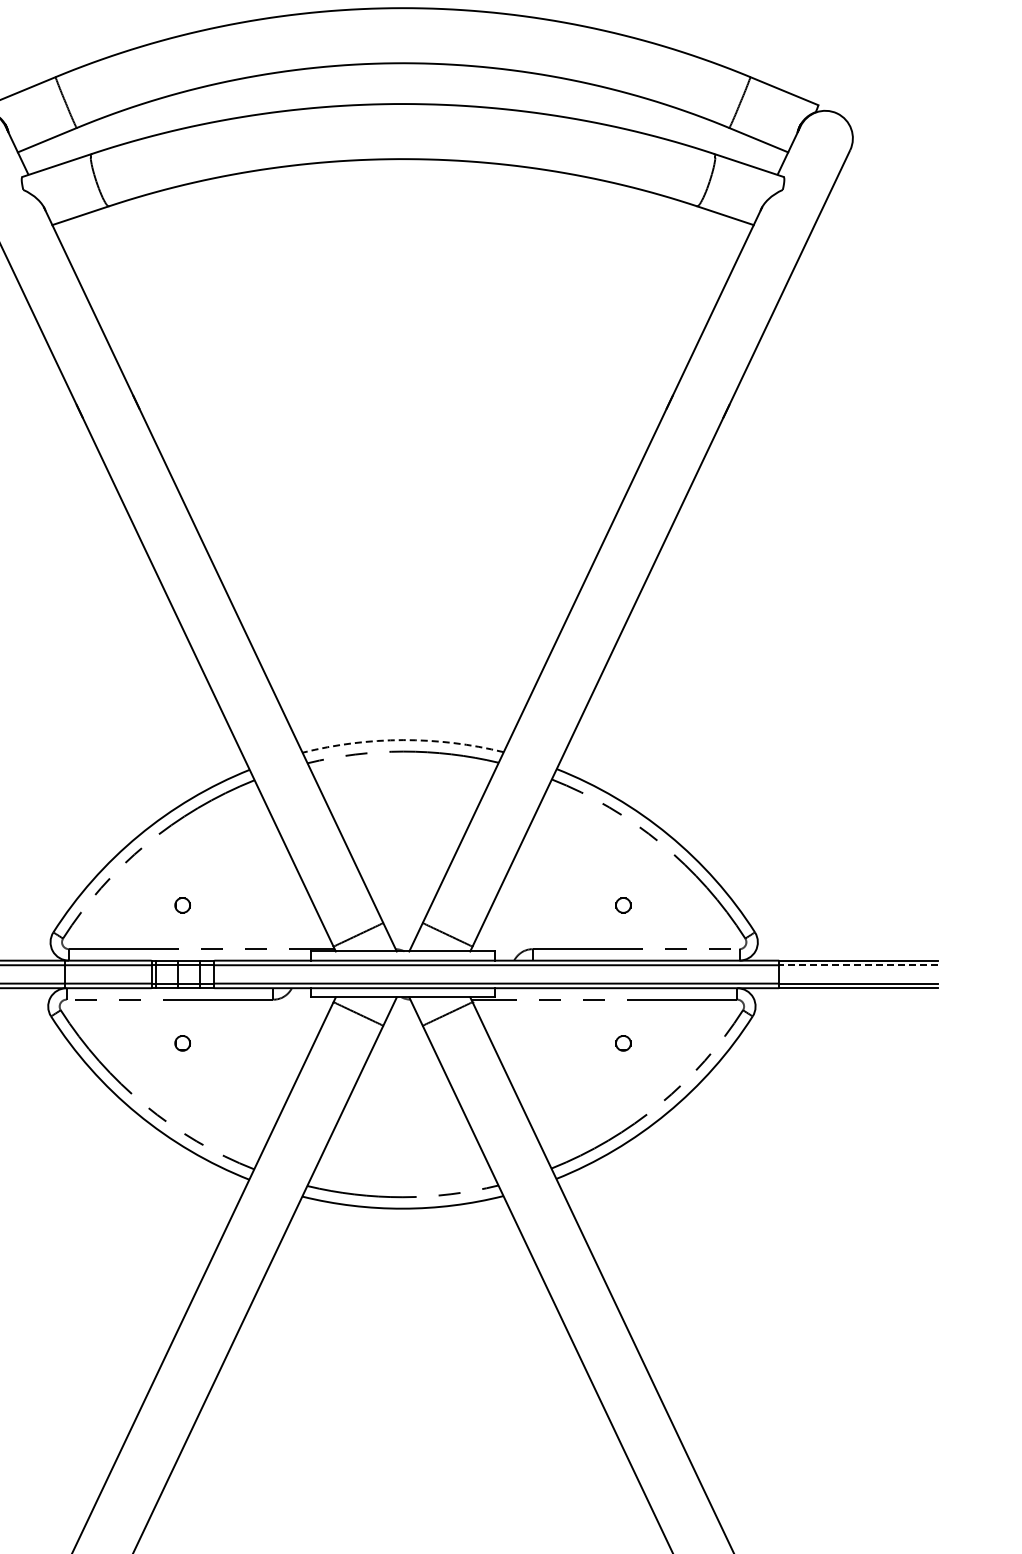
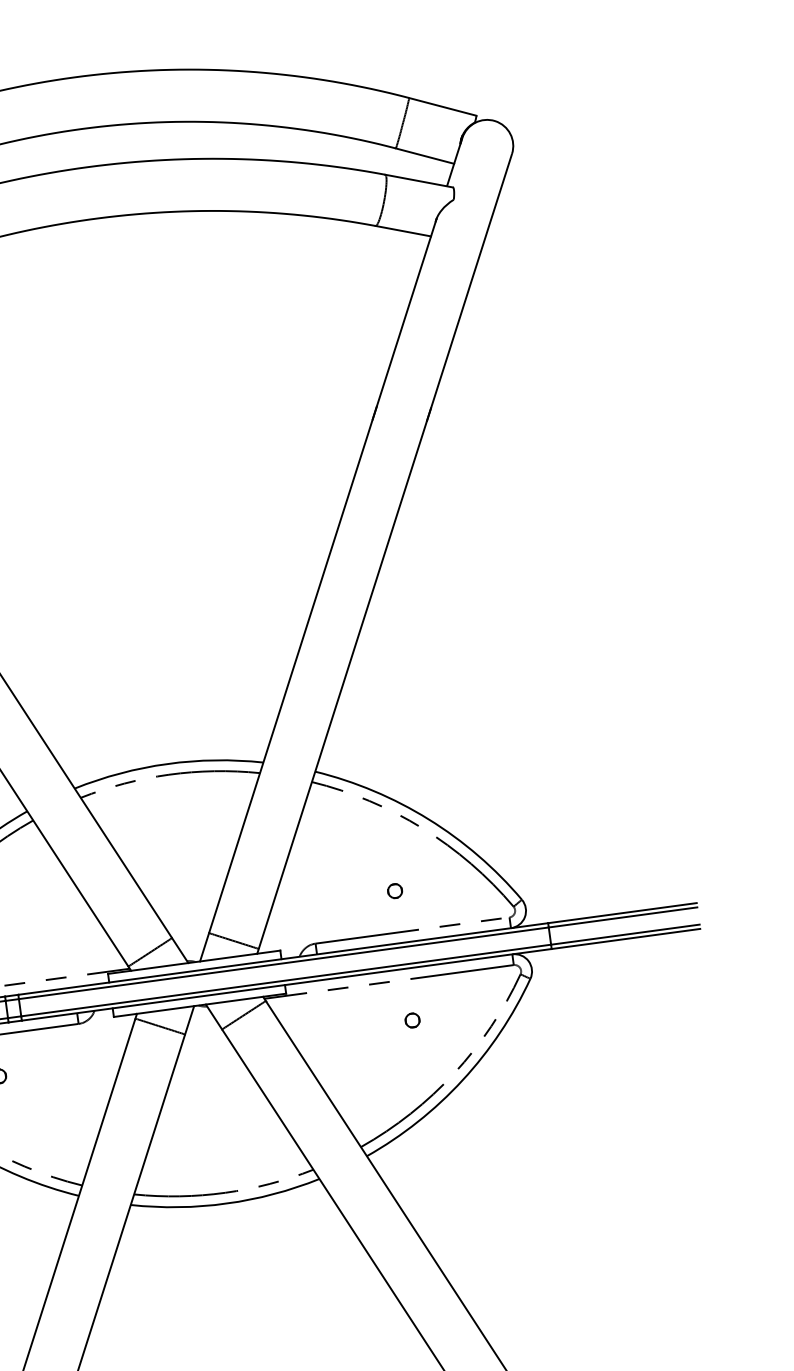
arc: (403, 740) -> (167, 764), dashed -> solid
line: (857, 965) -> (622, 917), dashed -> solid

